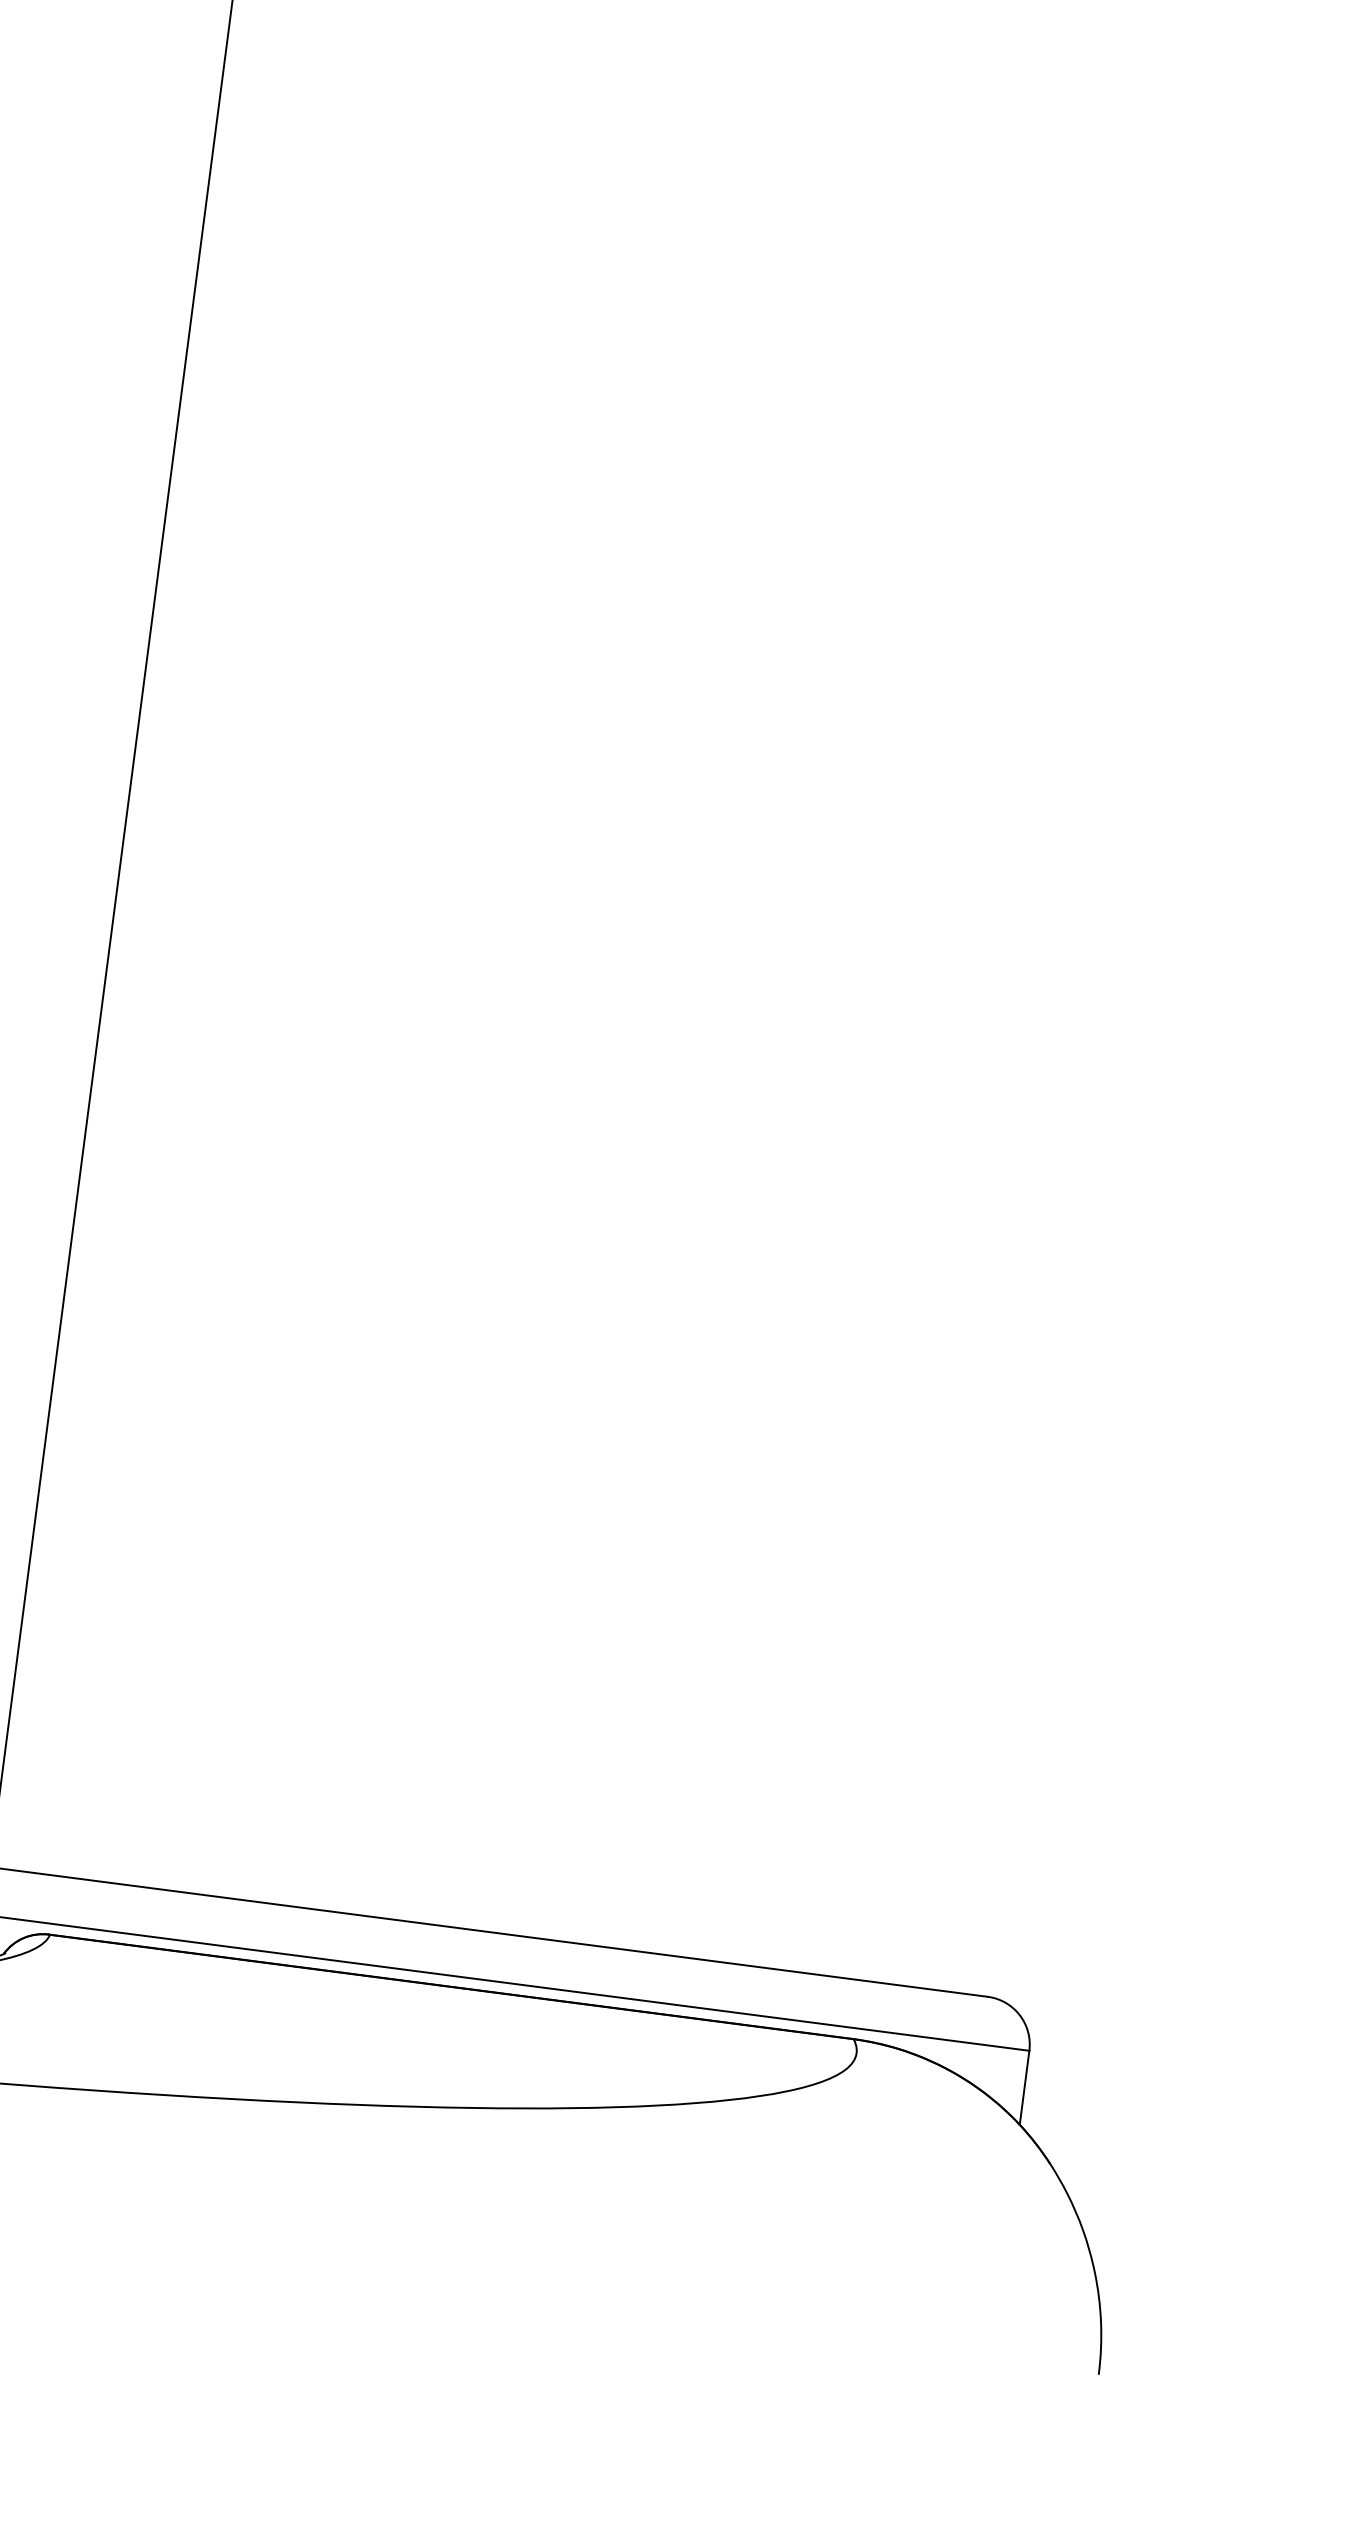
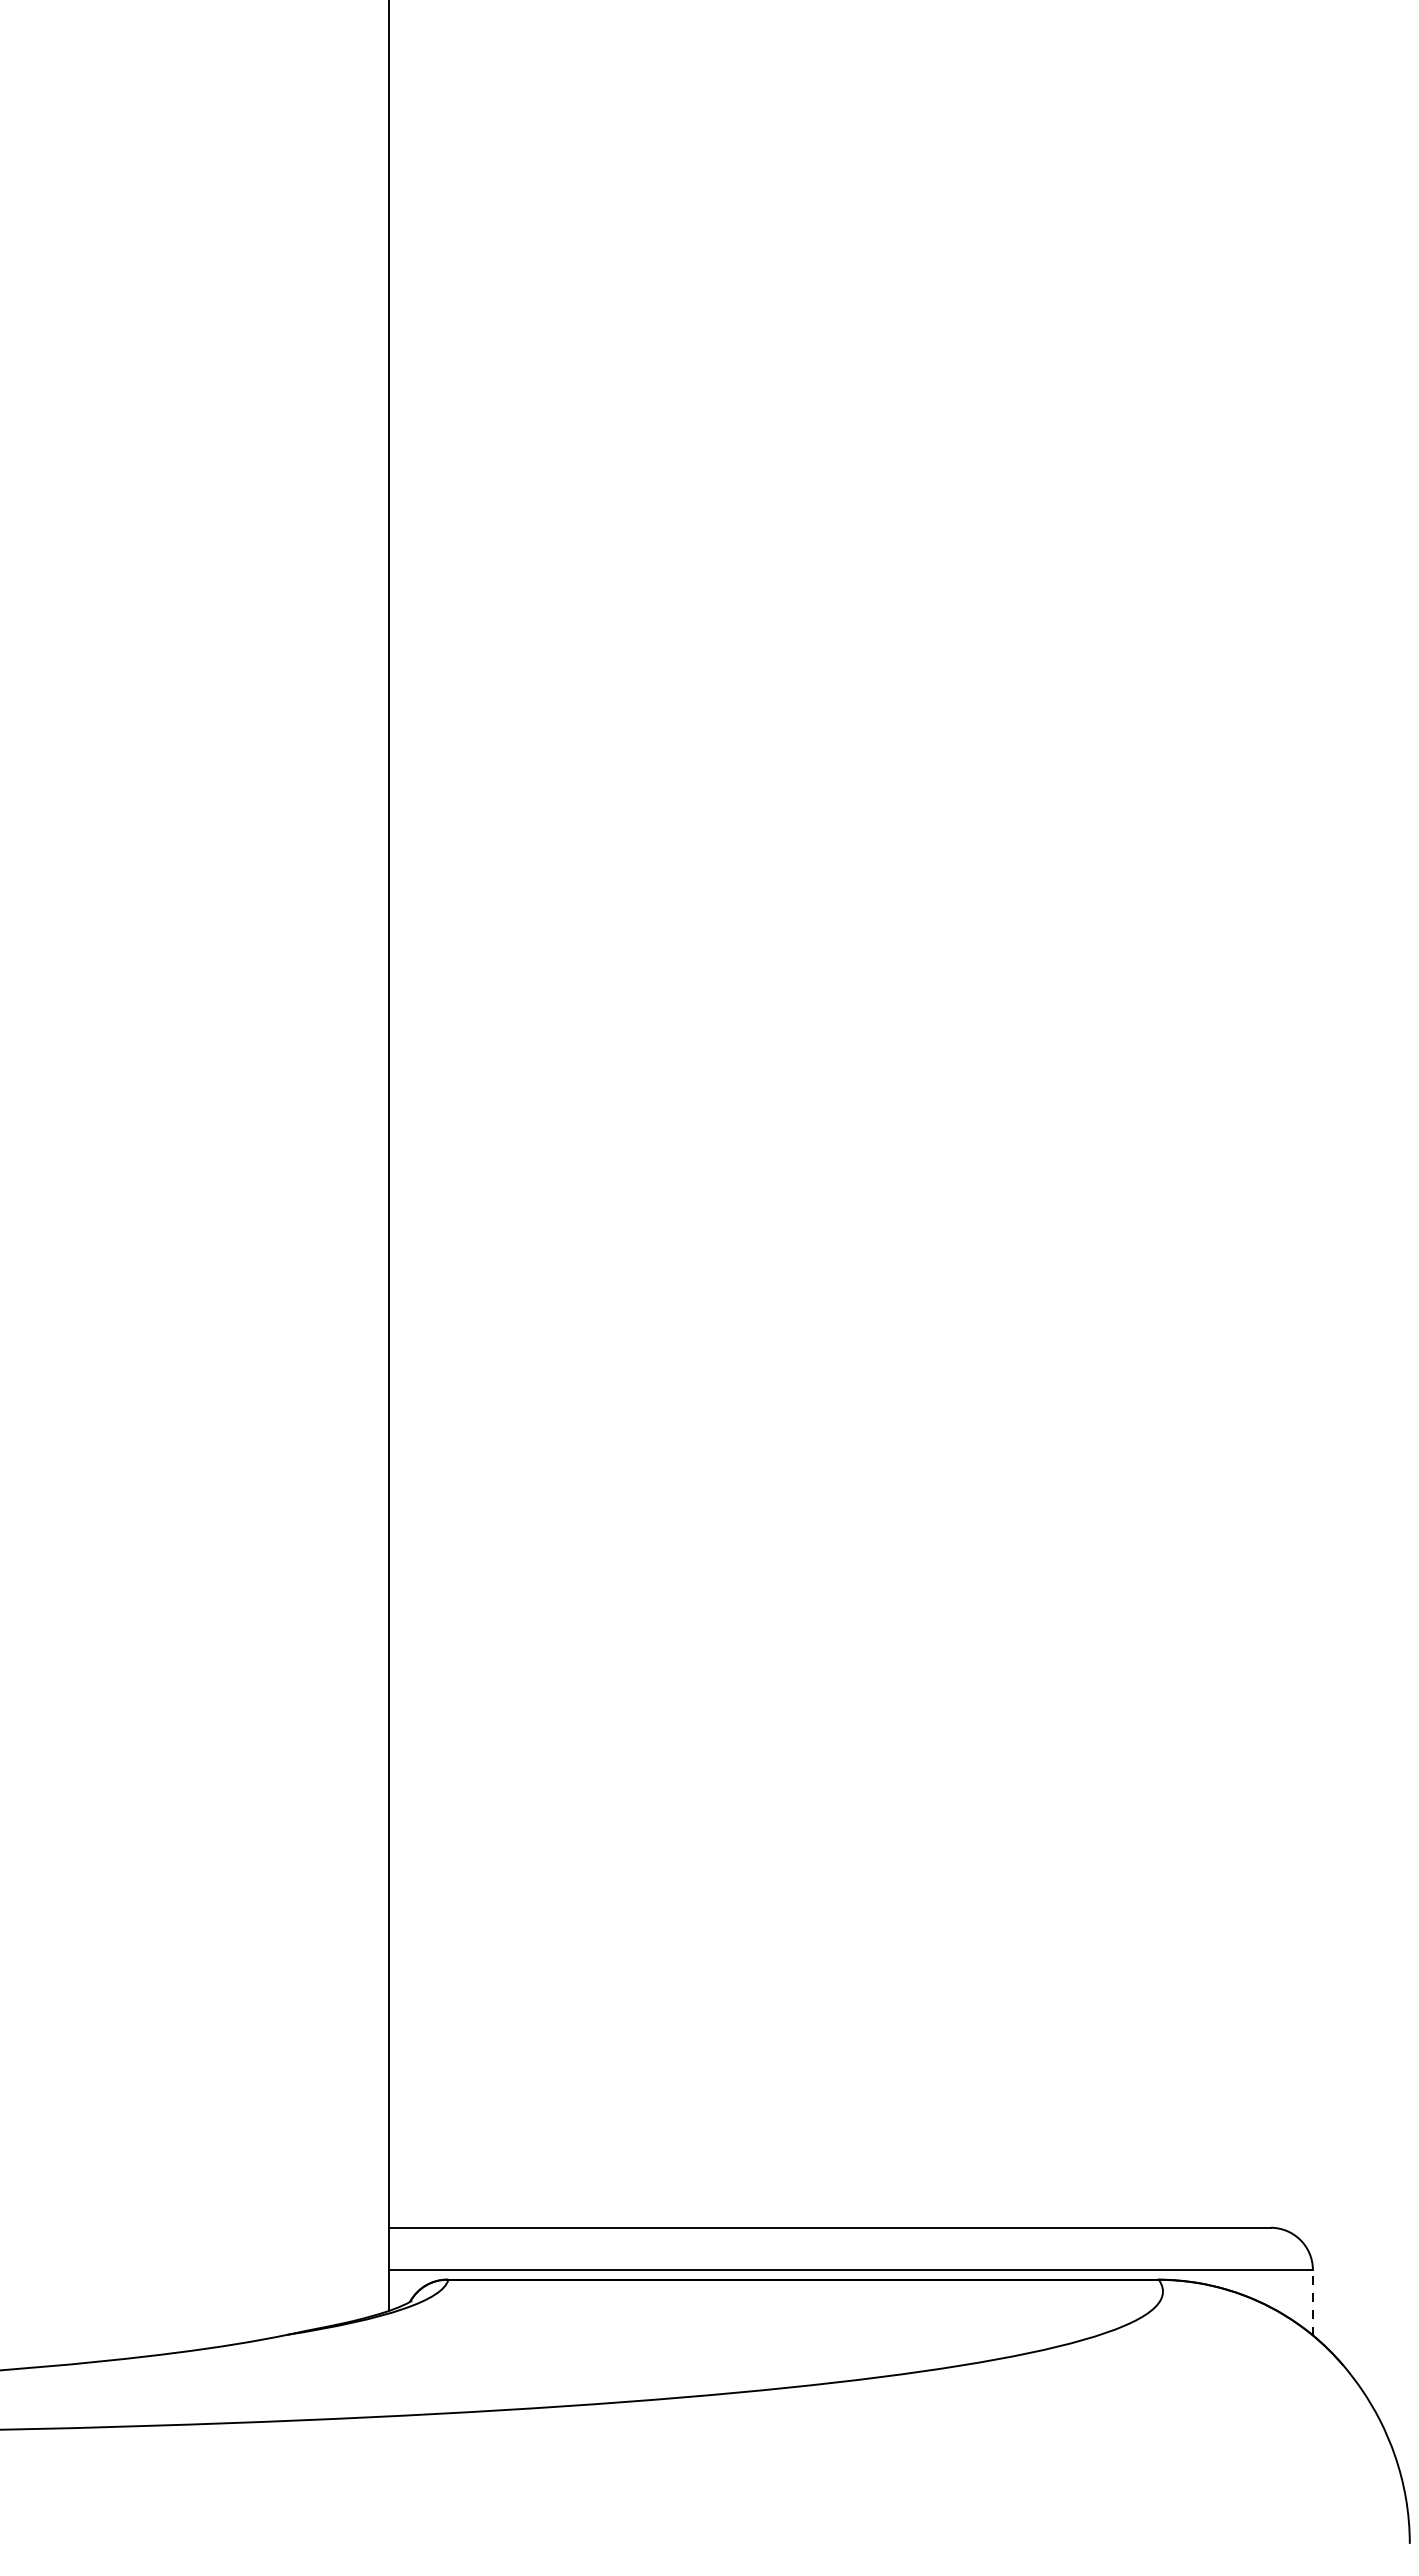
line: (1024, 2087) -> (1312, 2302), solid -> dashed

